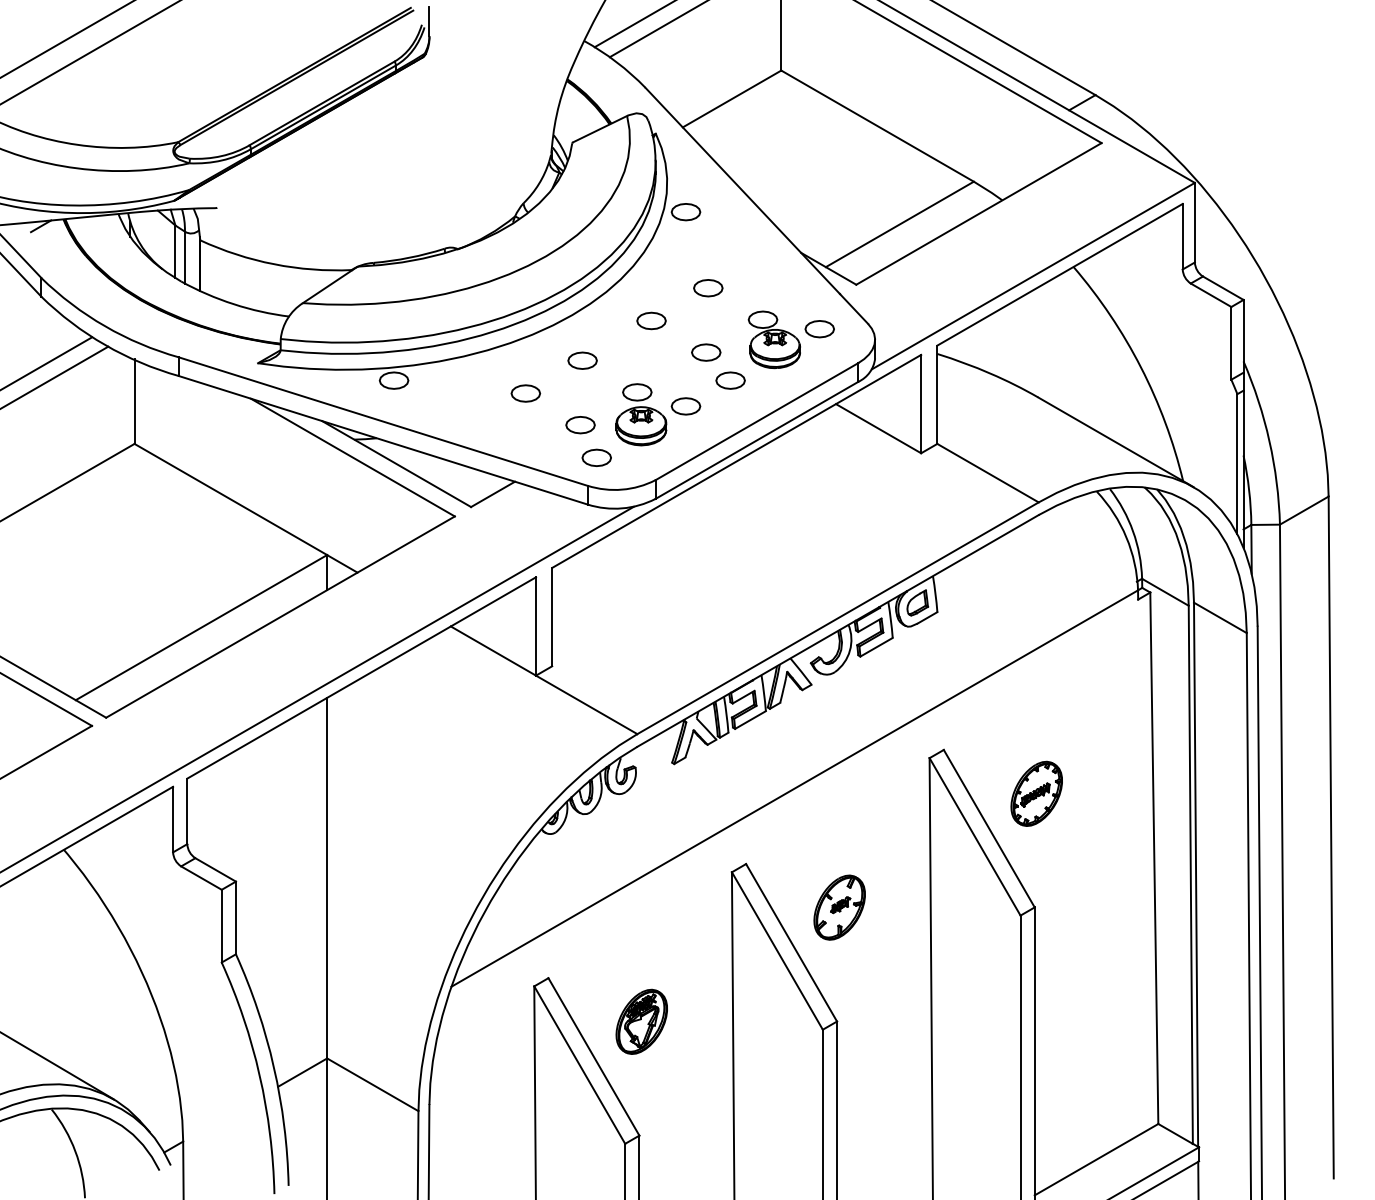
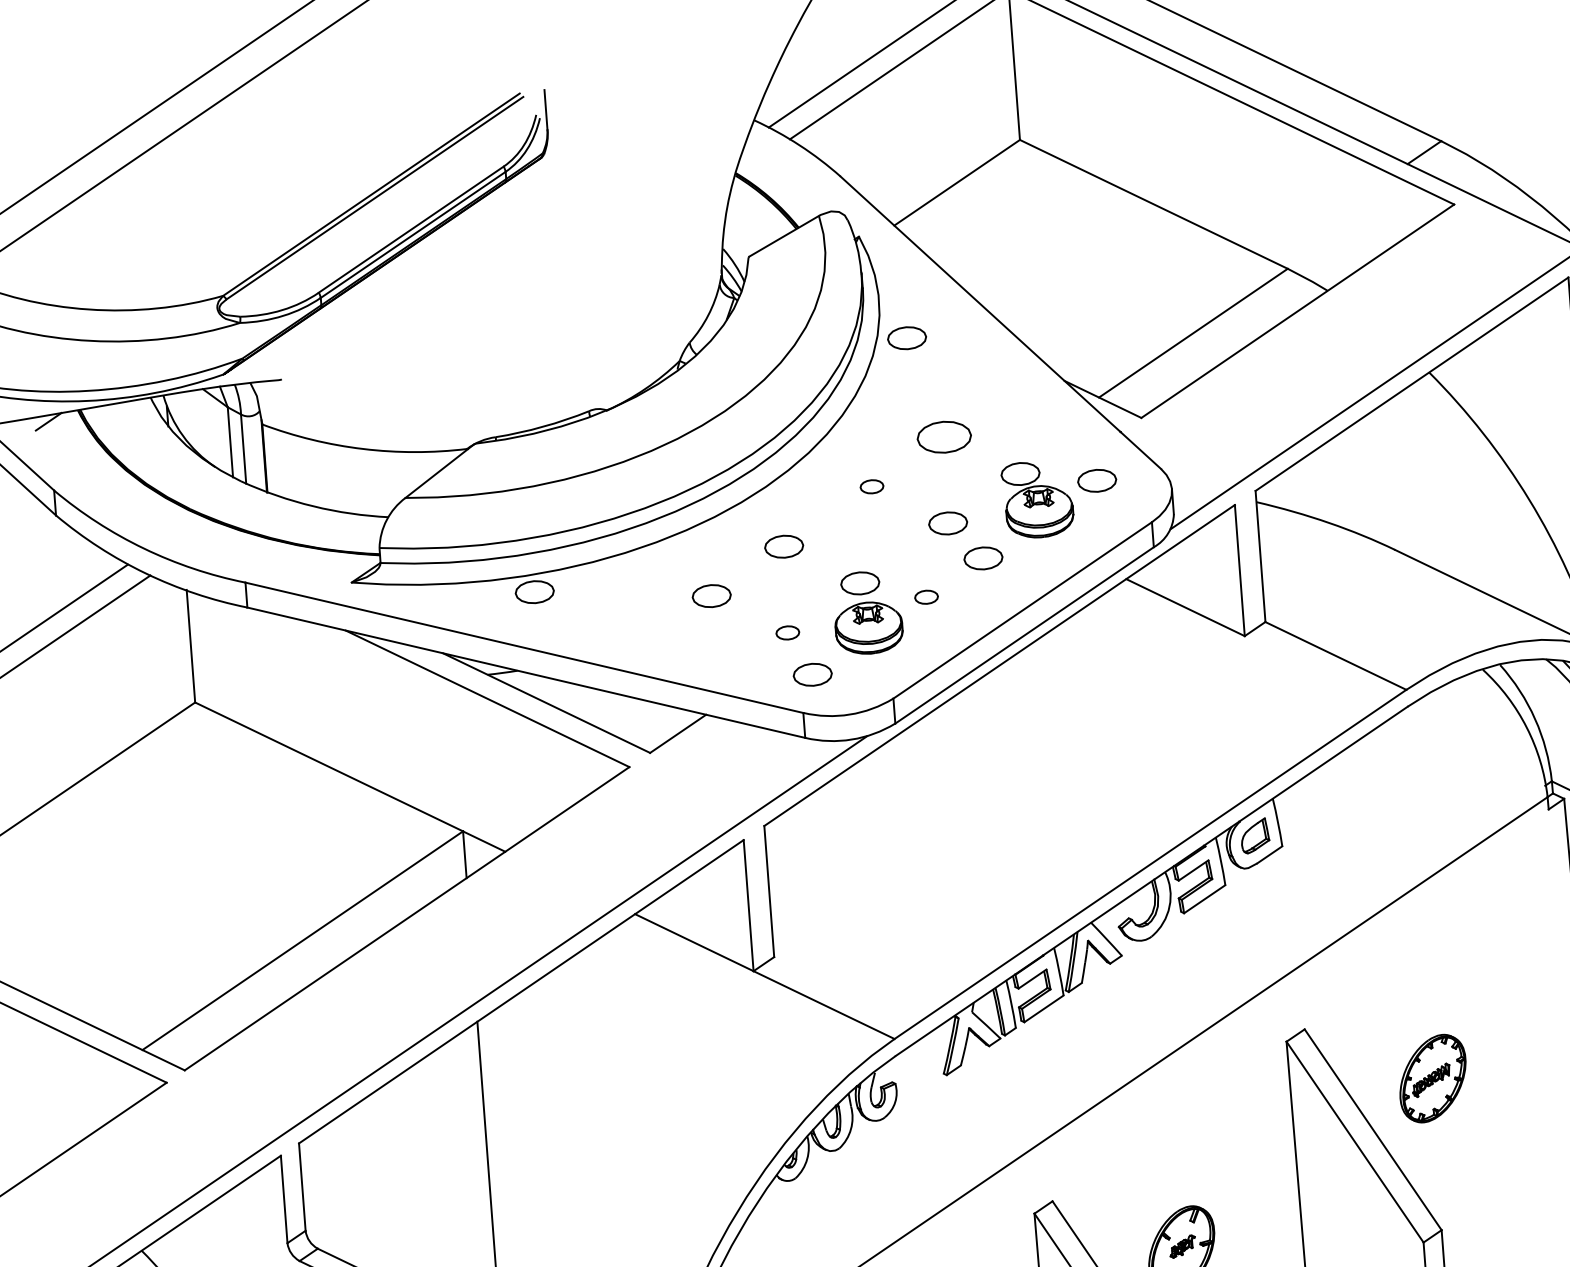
part: (708, 288) -> (944, 437), size x1.4
part: (651, 320) -> (871, 486), size x0.6
part: (685, 406) -> (925, 597), size x0.6
part: (580, 425) -> (787, 633), size x0.6

